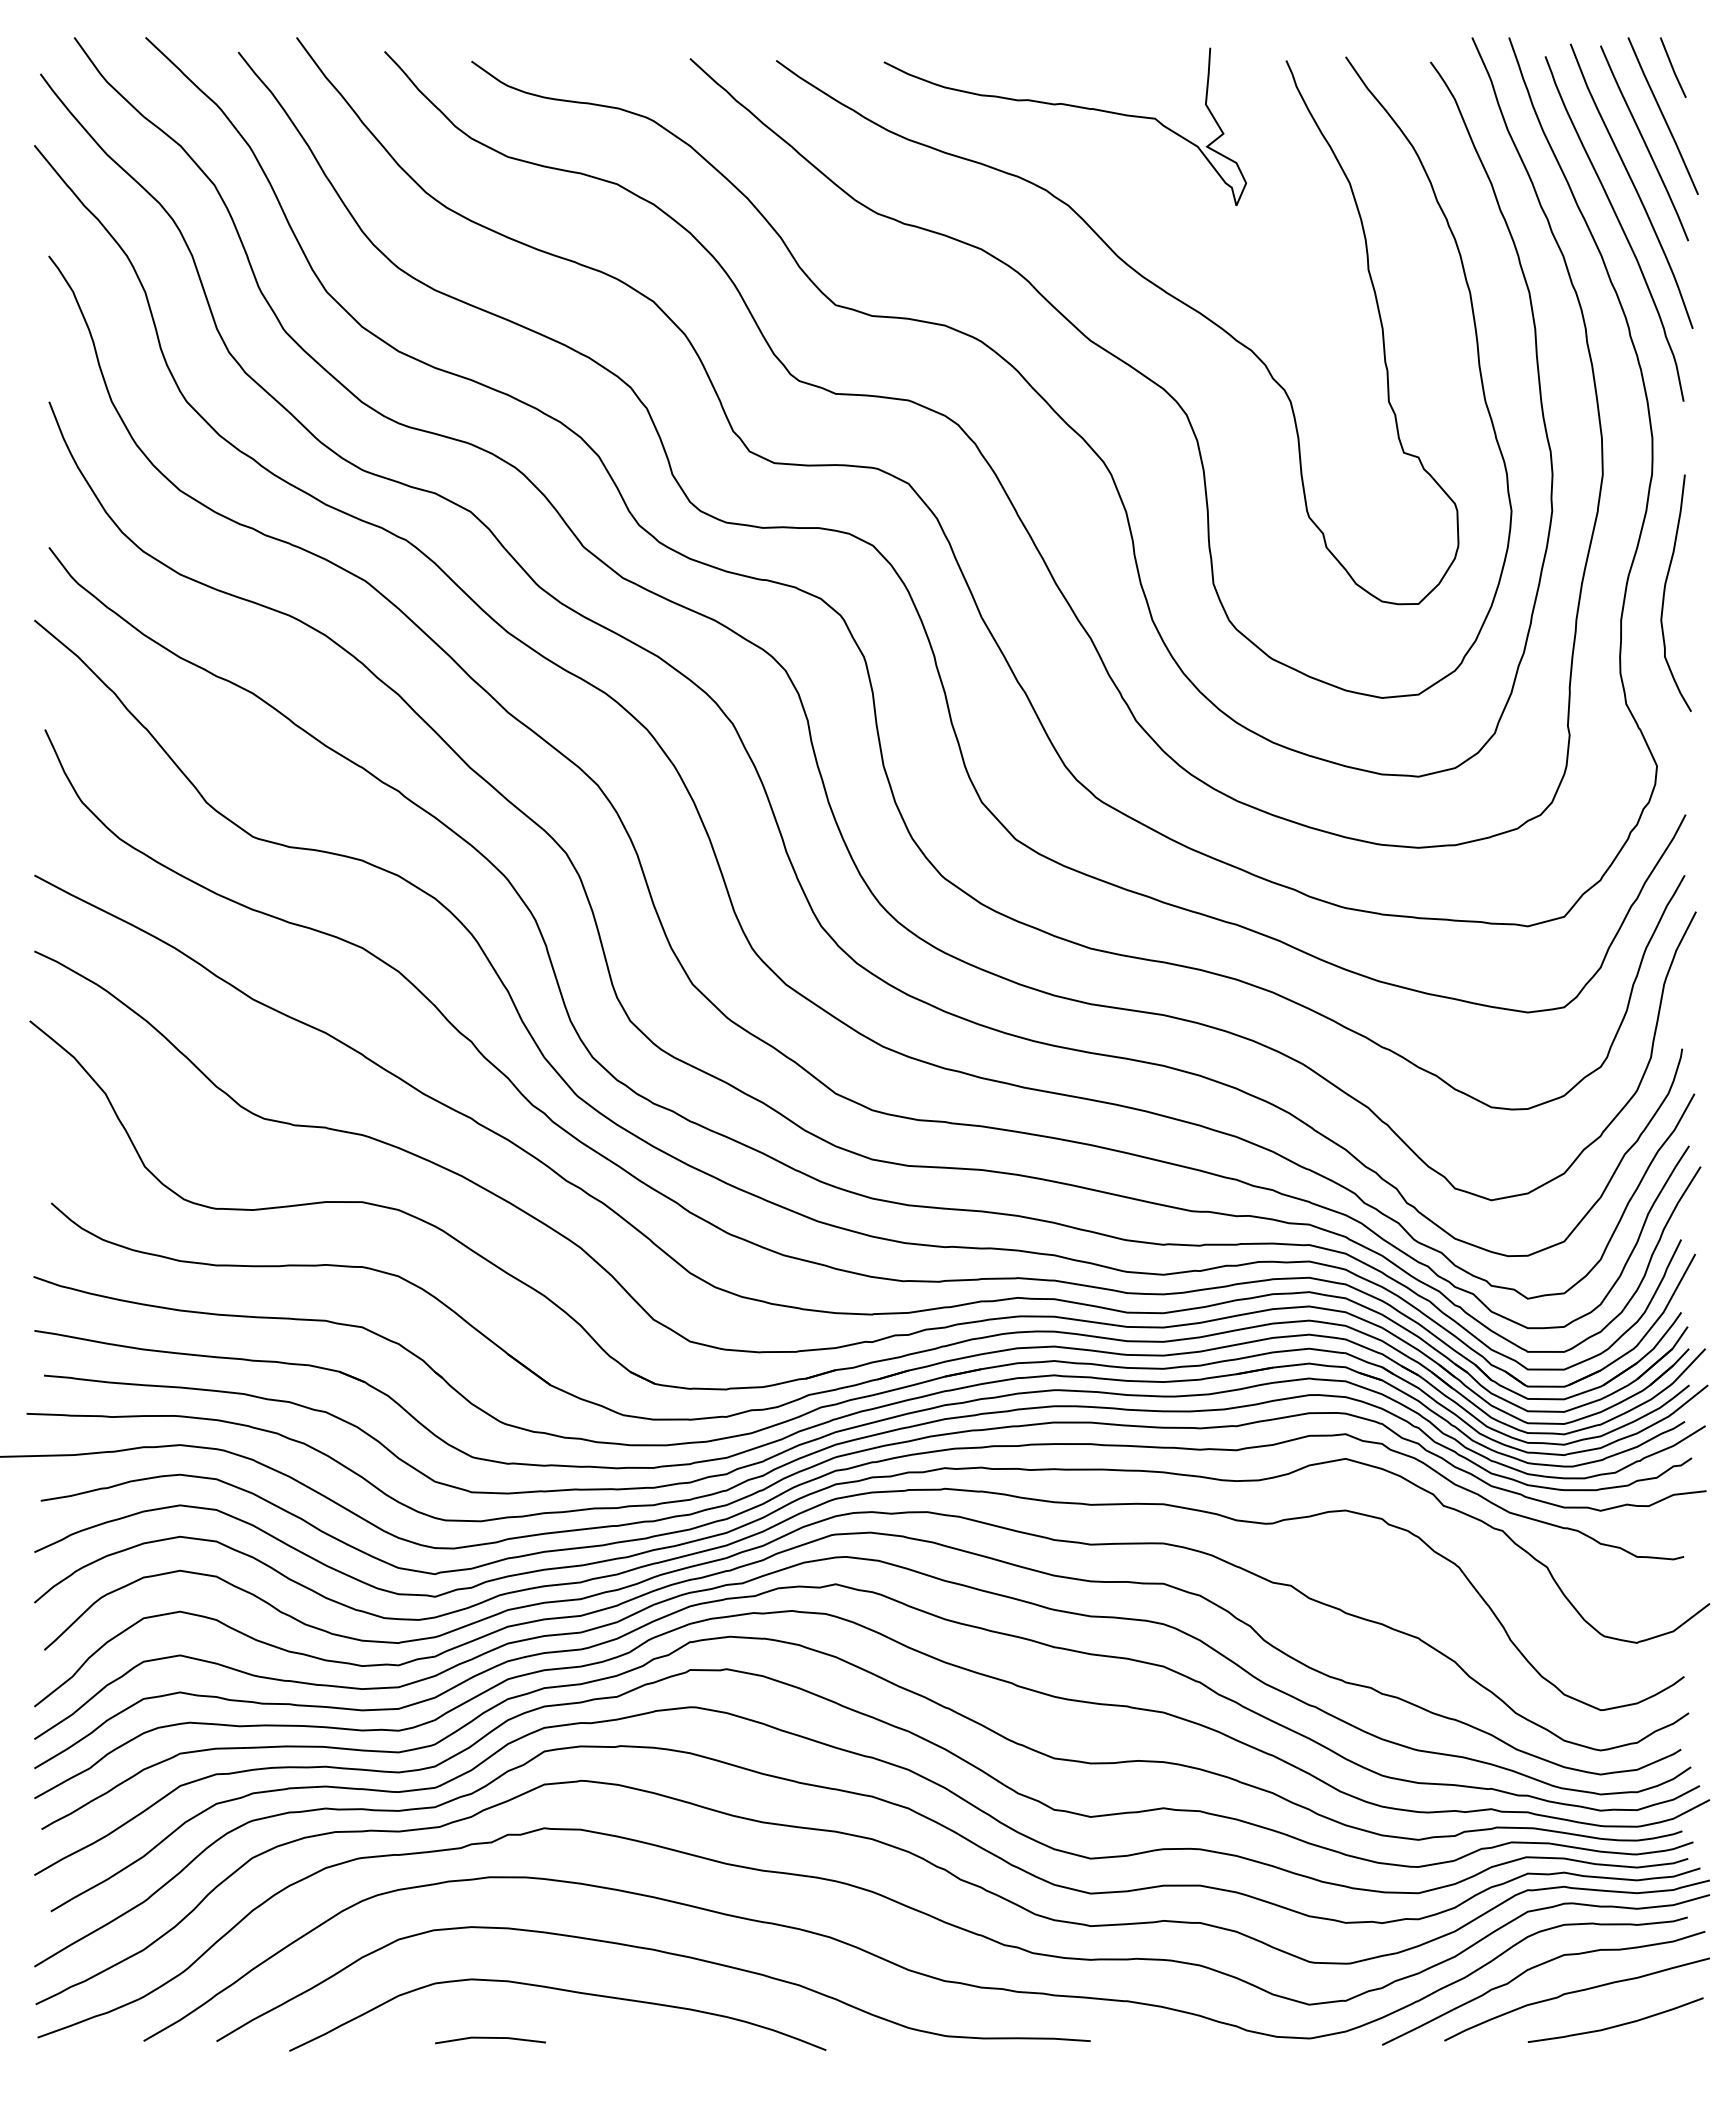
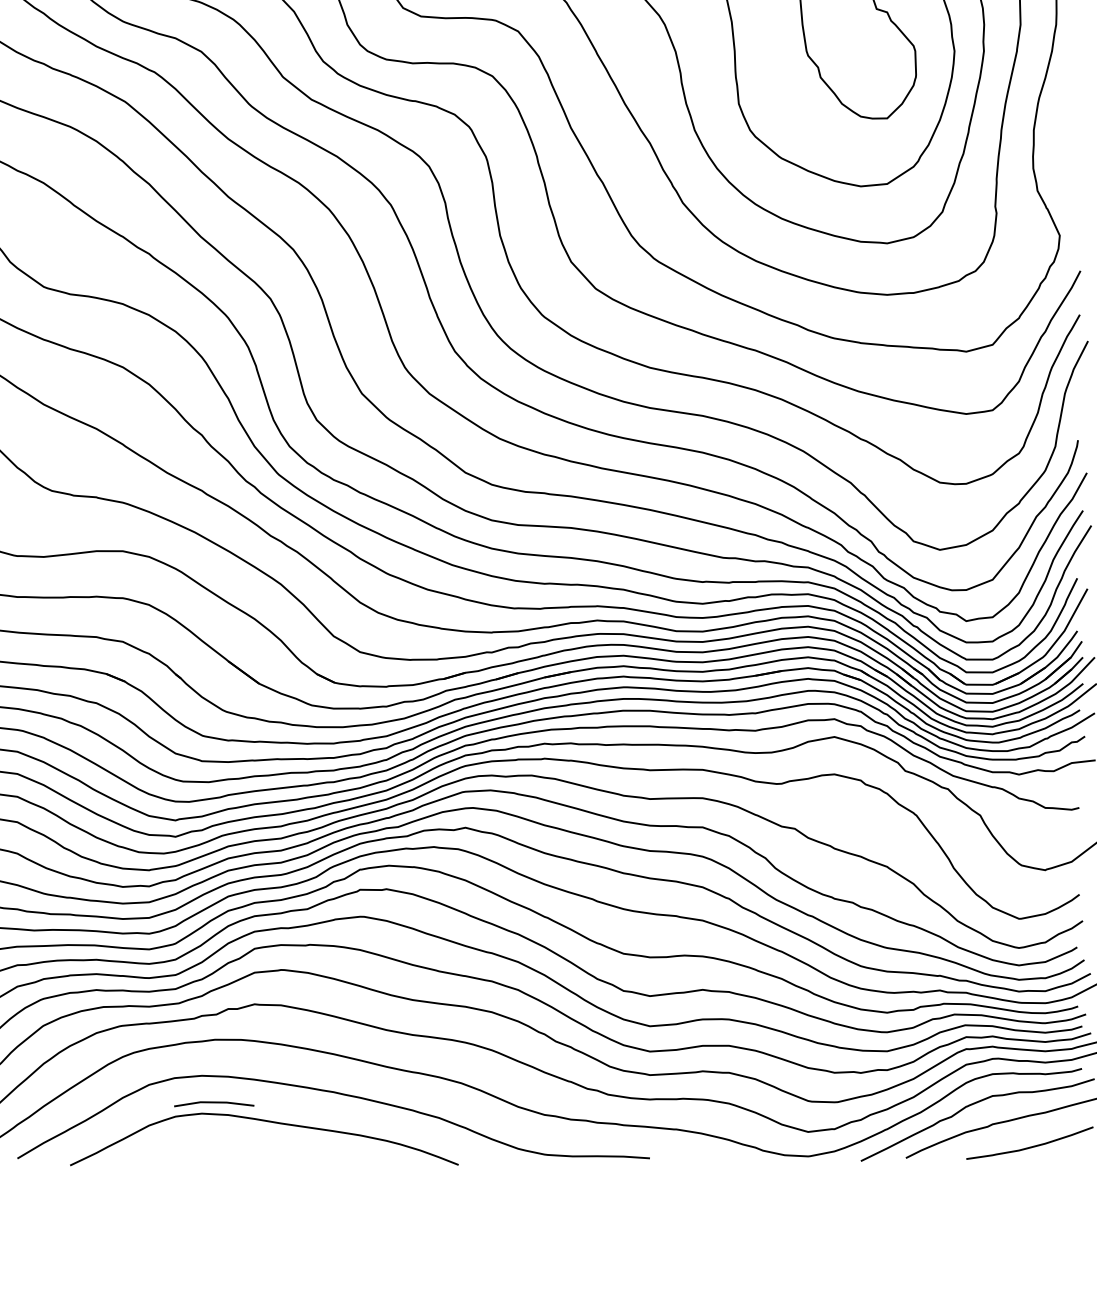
curve: (1665, 592) -> (1065, 110), removed
line: (490, 2038) -> (214, 1102), moved

